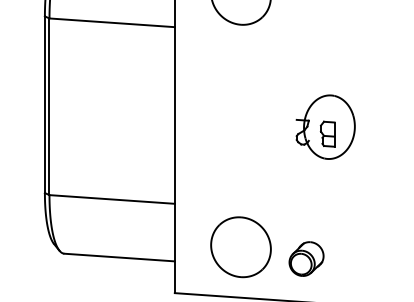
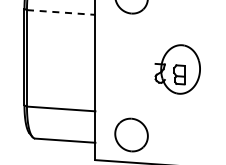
line: (112, 22) -> (61, 12), solid -> dashed
part: (325, 127) -> (177, 69), size x1.4
part: (306, 259) -> (167, 141), removed

